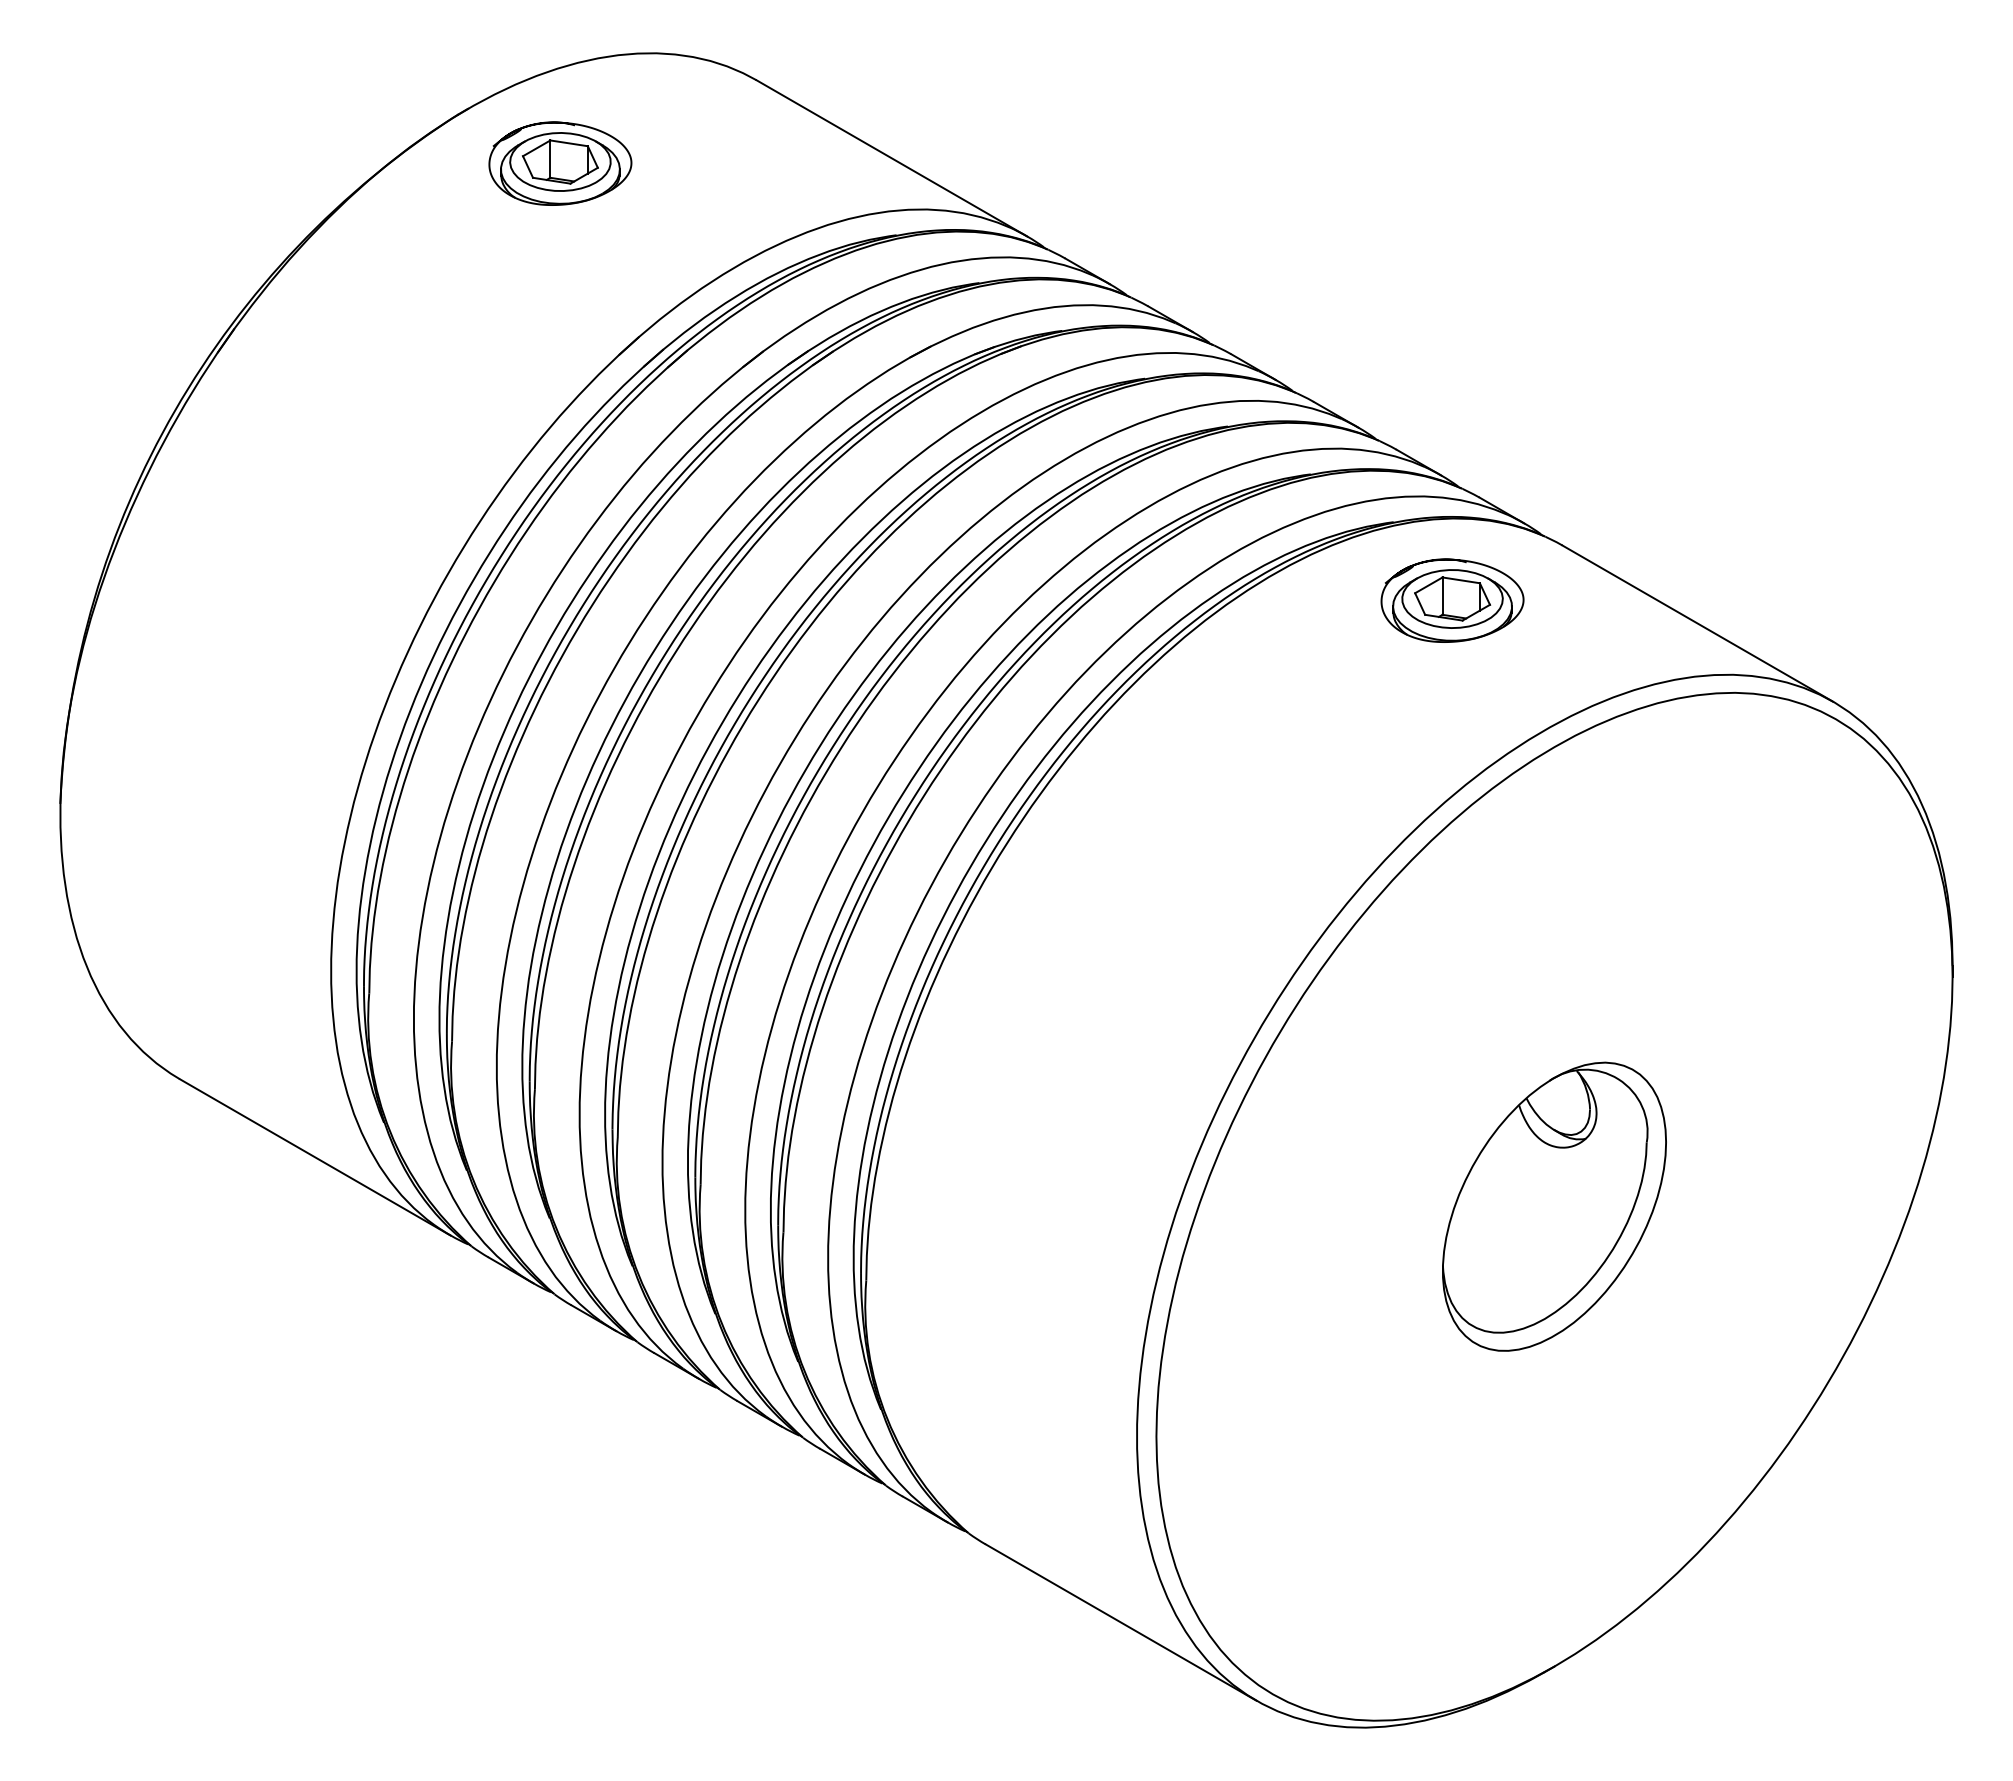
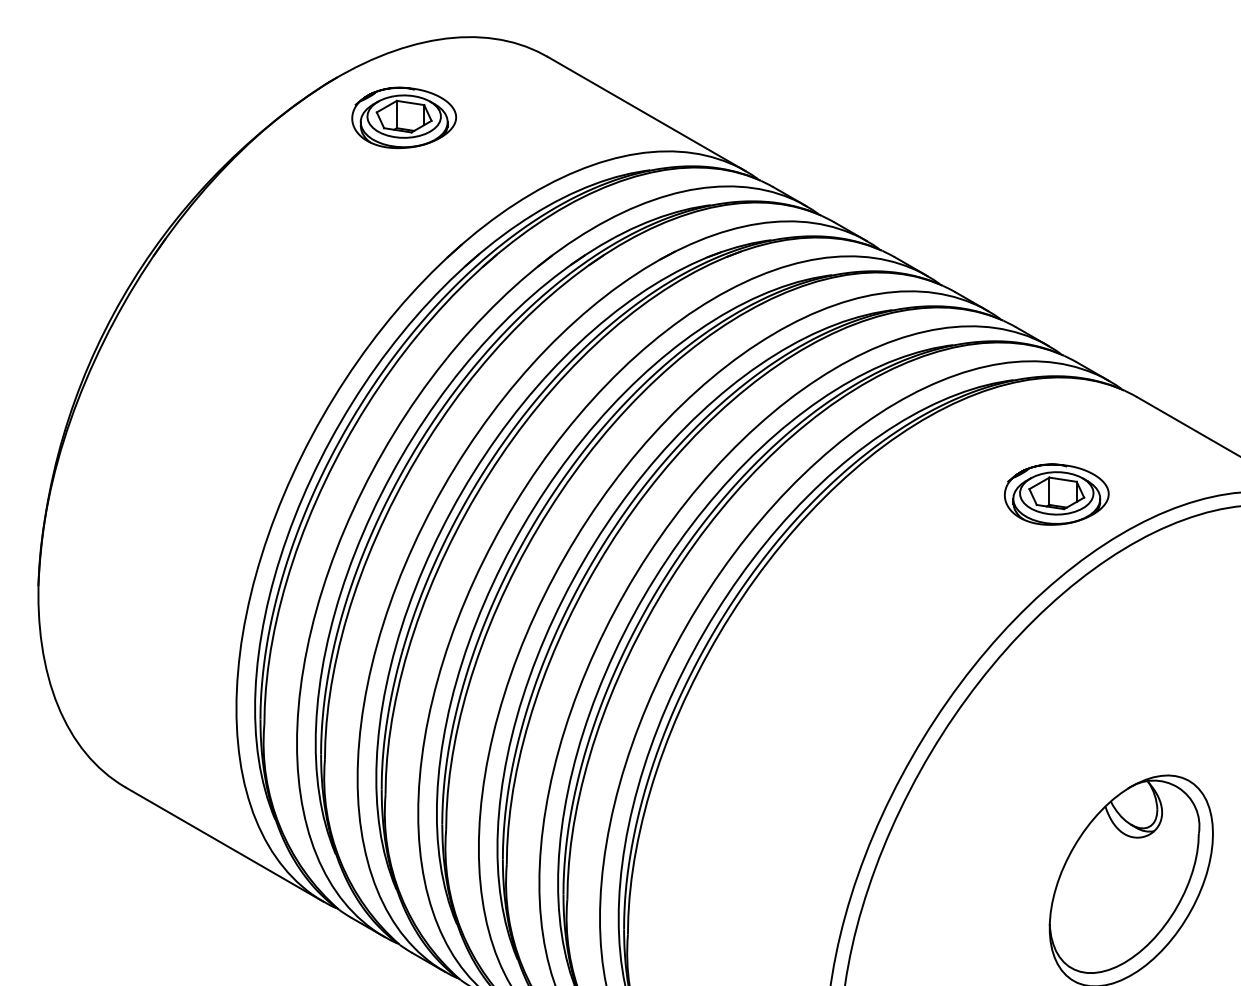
part: (1452, 600) -> (1056, 494), moved

